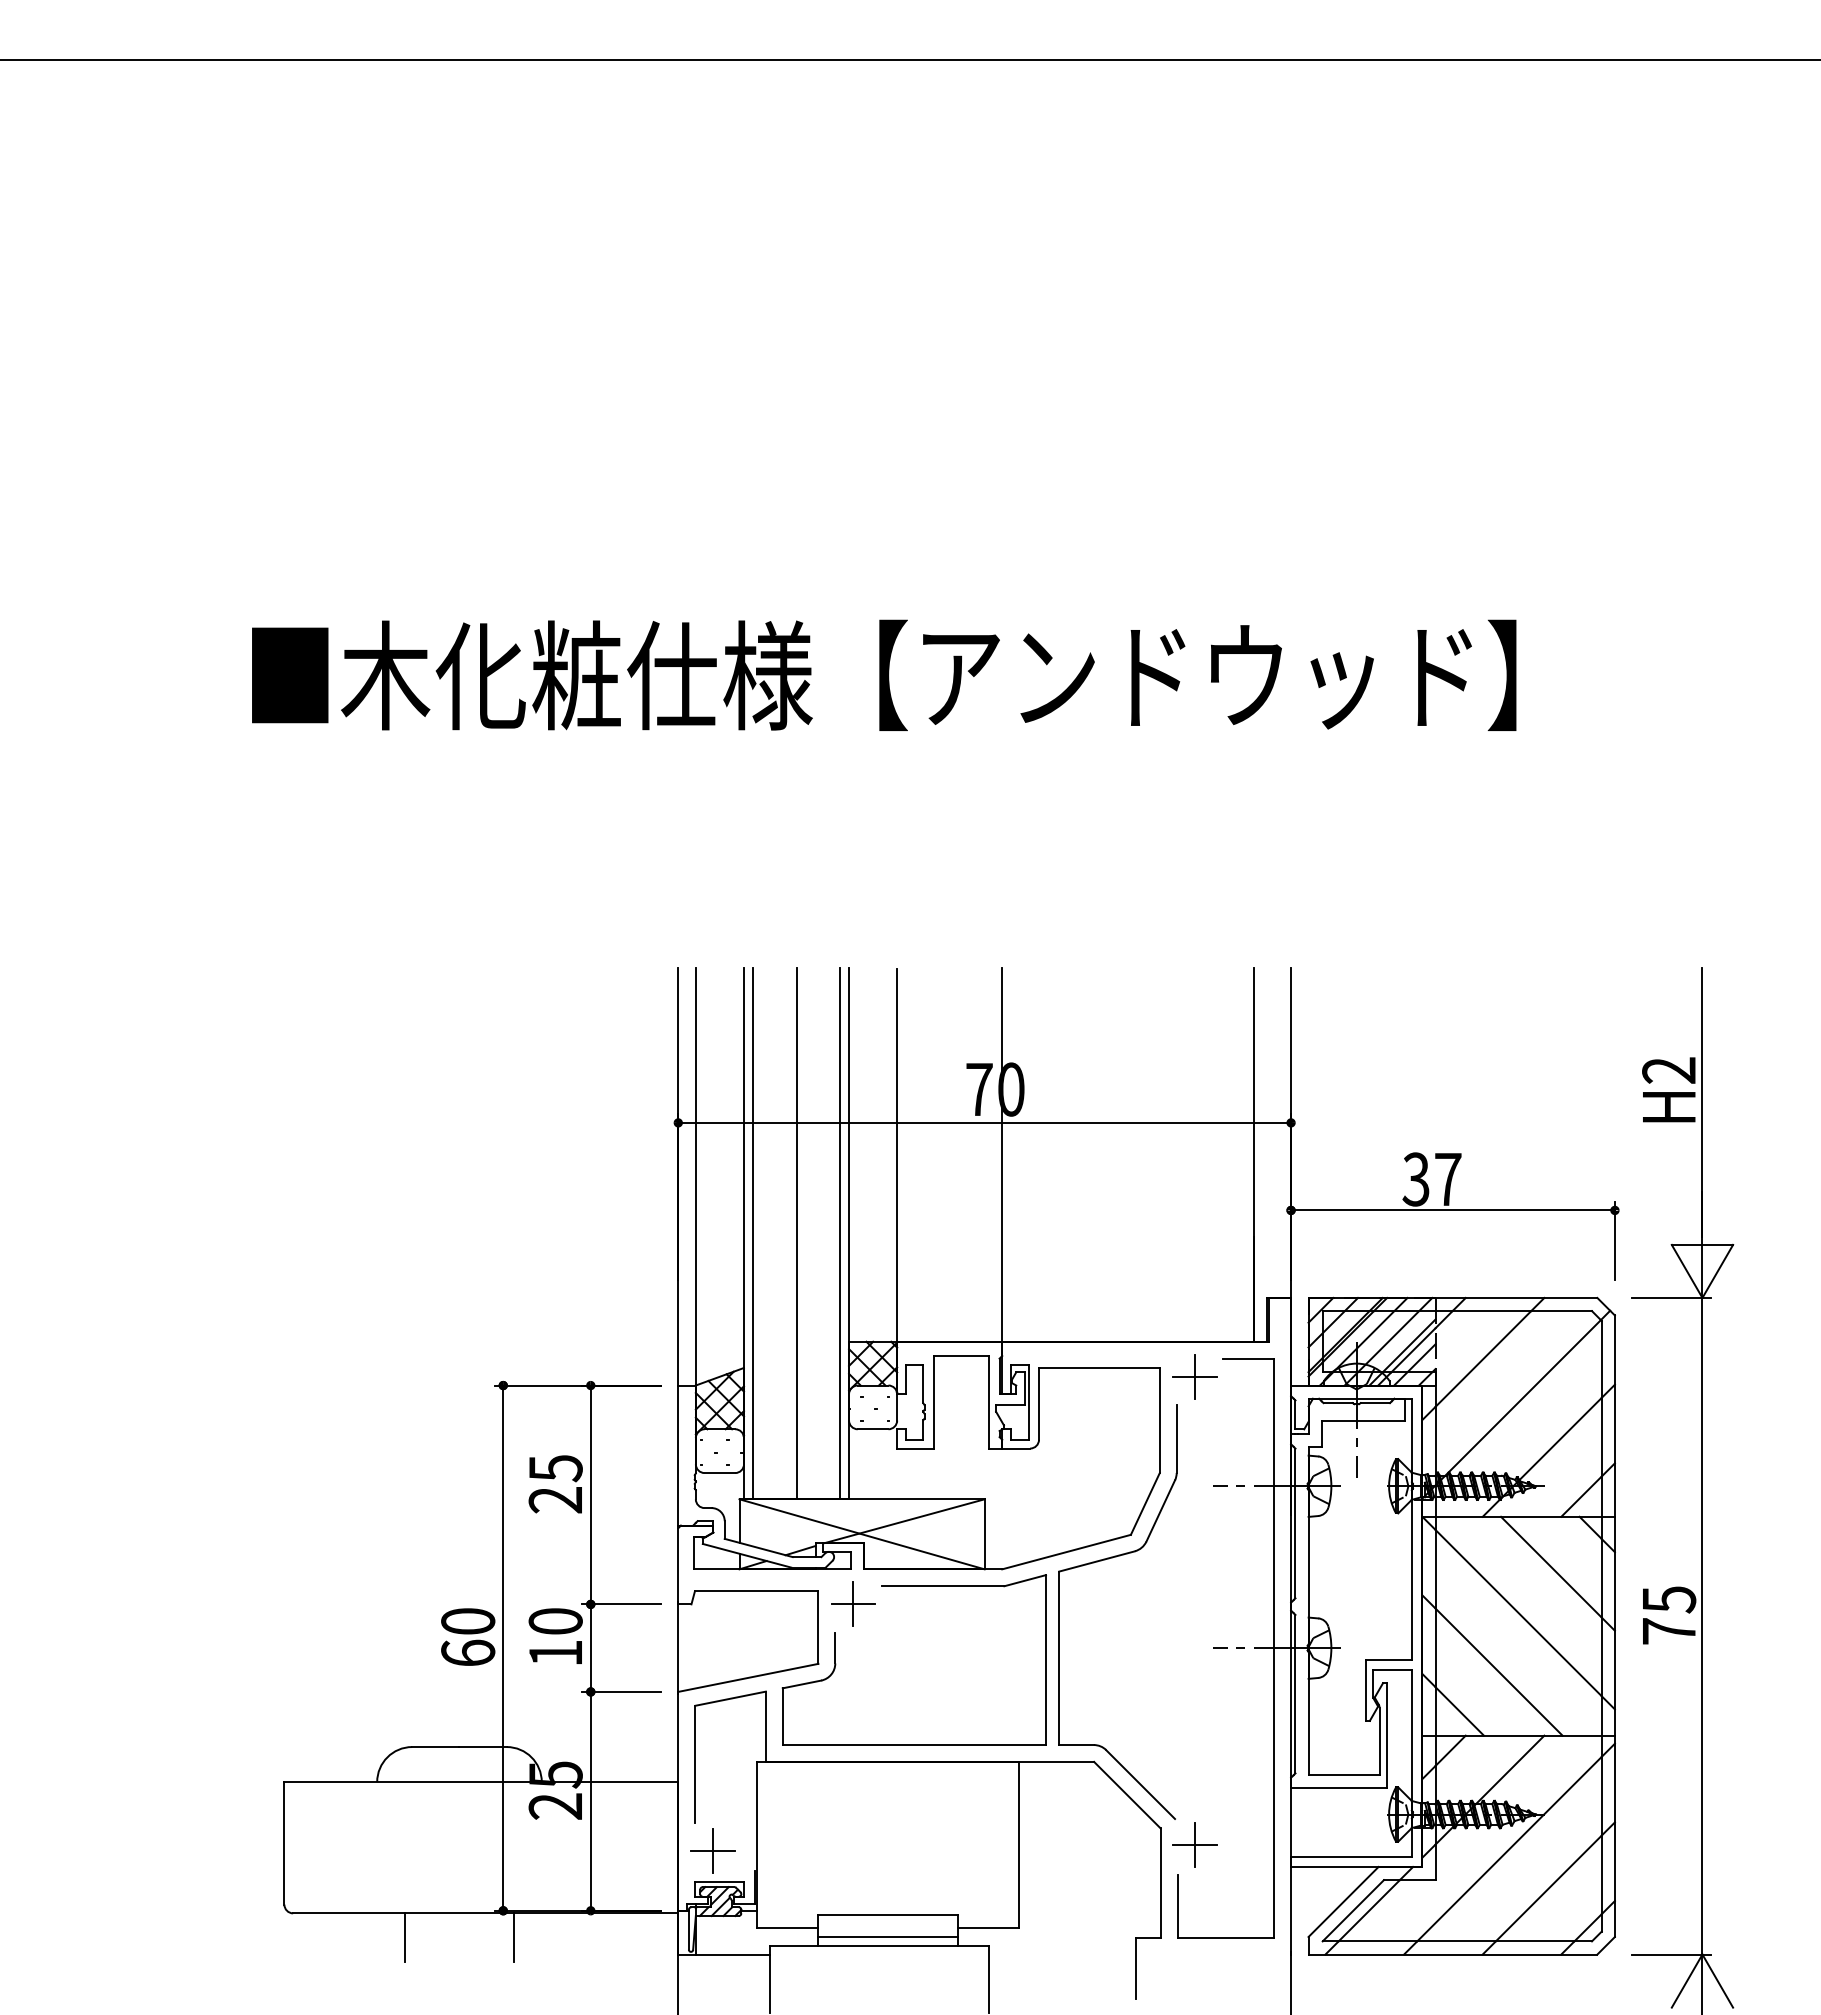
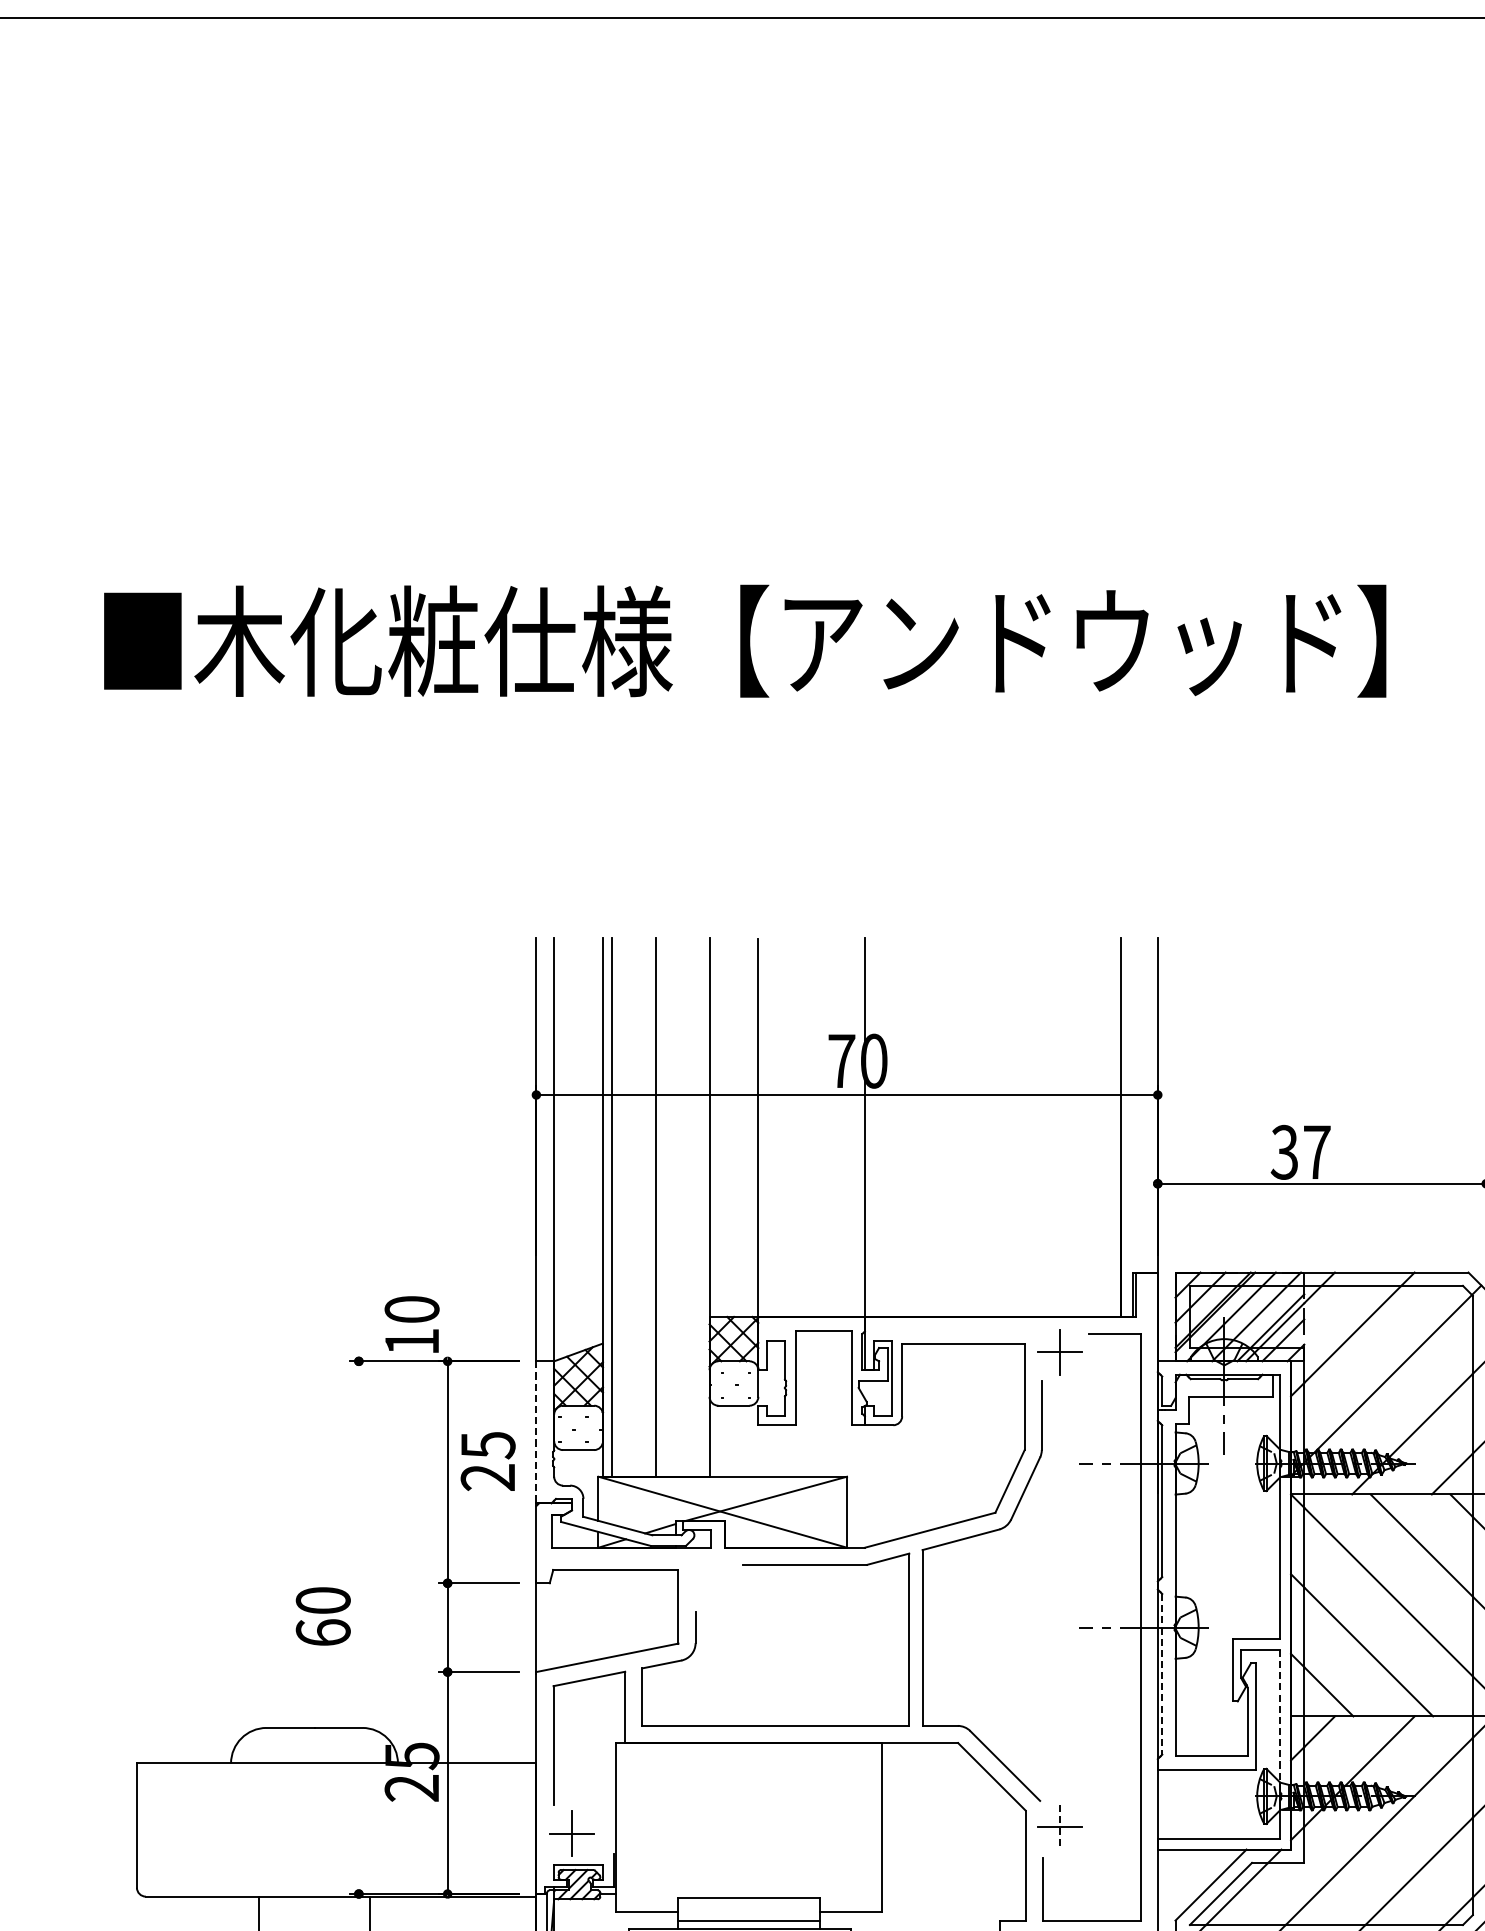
line: (840, 1233) -> (700, 1207), removed
line: (678, 1456) -> (536, 1433), solid -> dashed
text: (555, 1484) -> (487, 1461), moved
part: (853, 1603) -> (714, 1582), removed
text: (555, 1635) -> (411, 1323), moved
line: (503, 1647) -> (359, 1627), removed
line: (1295, 1694) -> (1162, 1674), solid -> dashed
line: (1411, 1740) -> (1279, 1721), solid -> dashed
line: (1194, 1845) -> (1059, 1827), solid -> dashed

